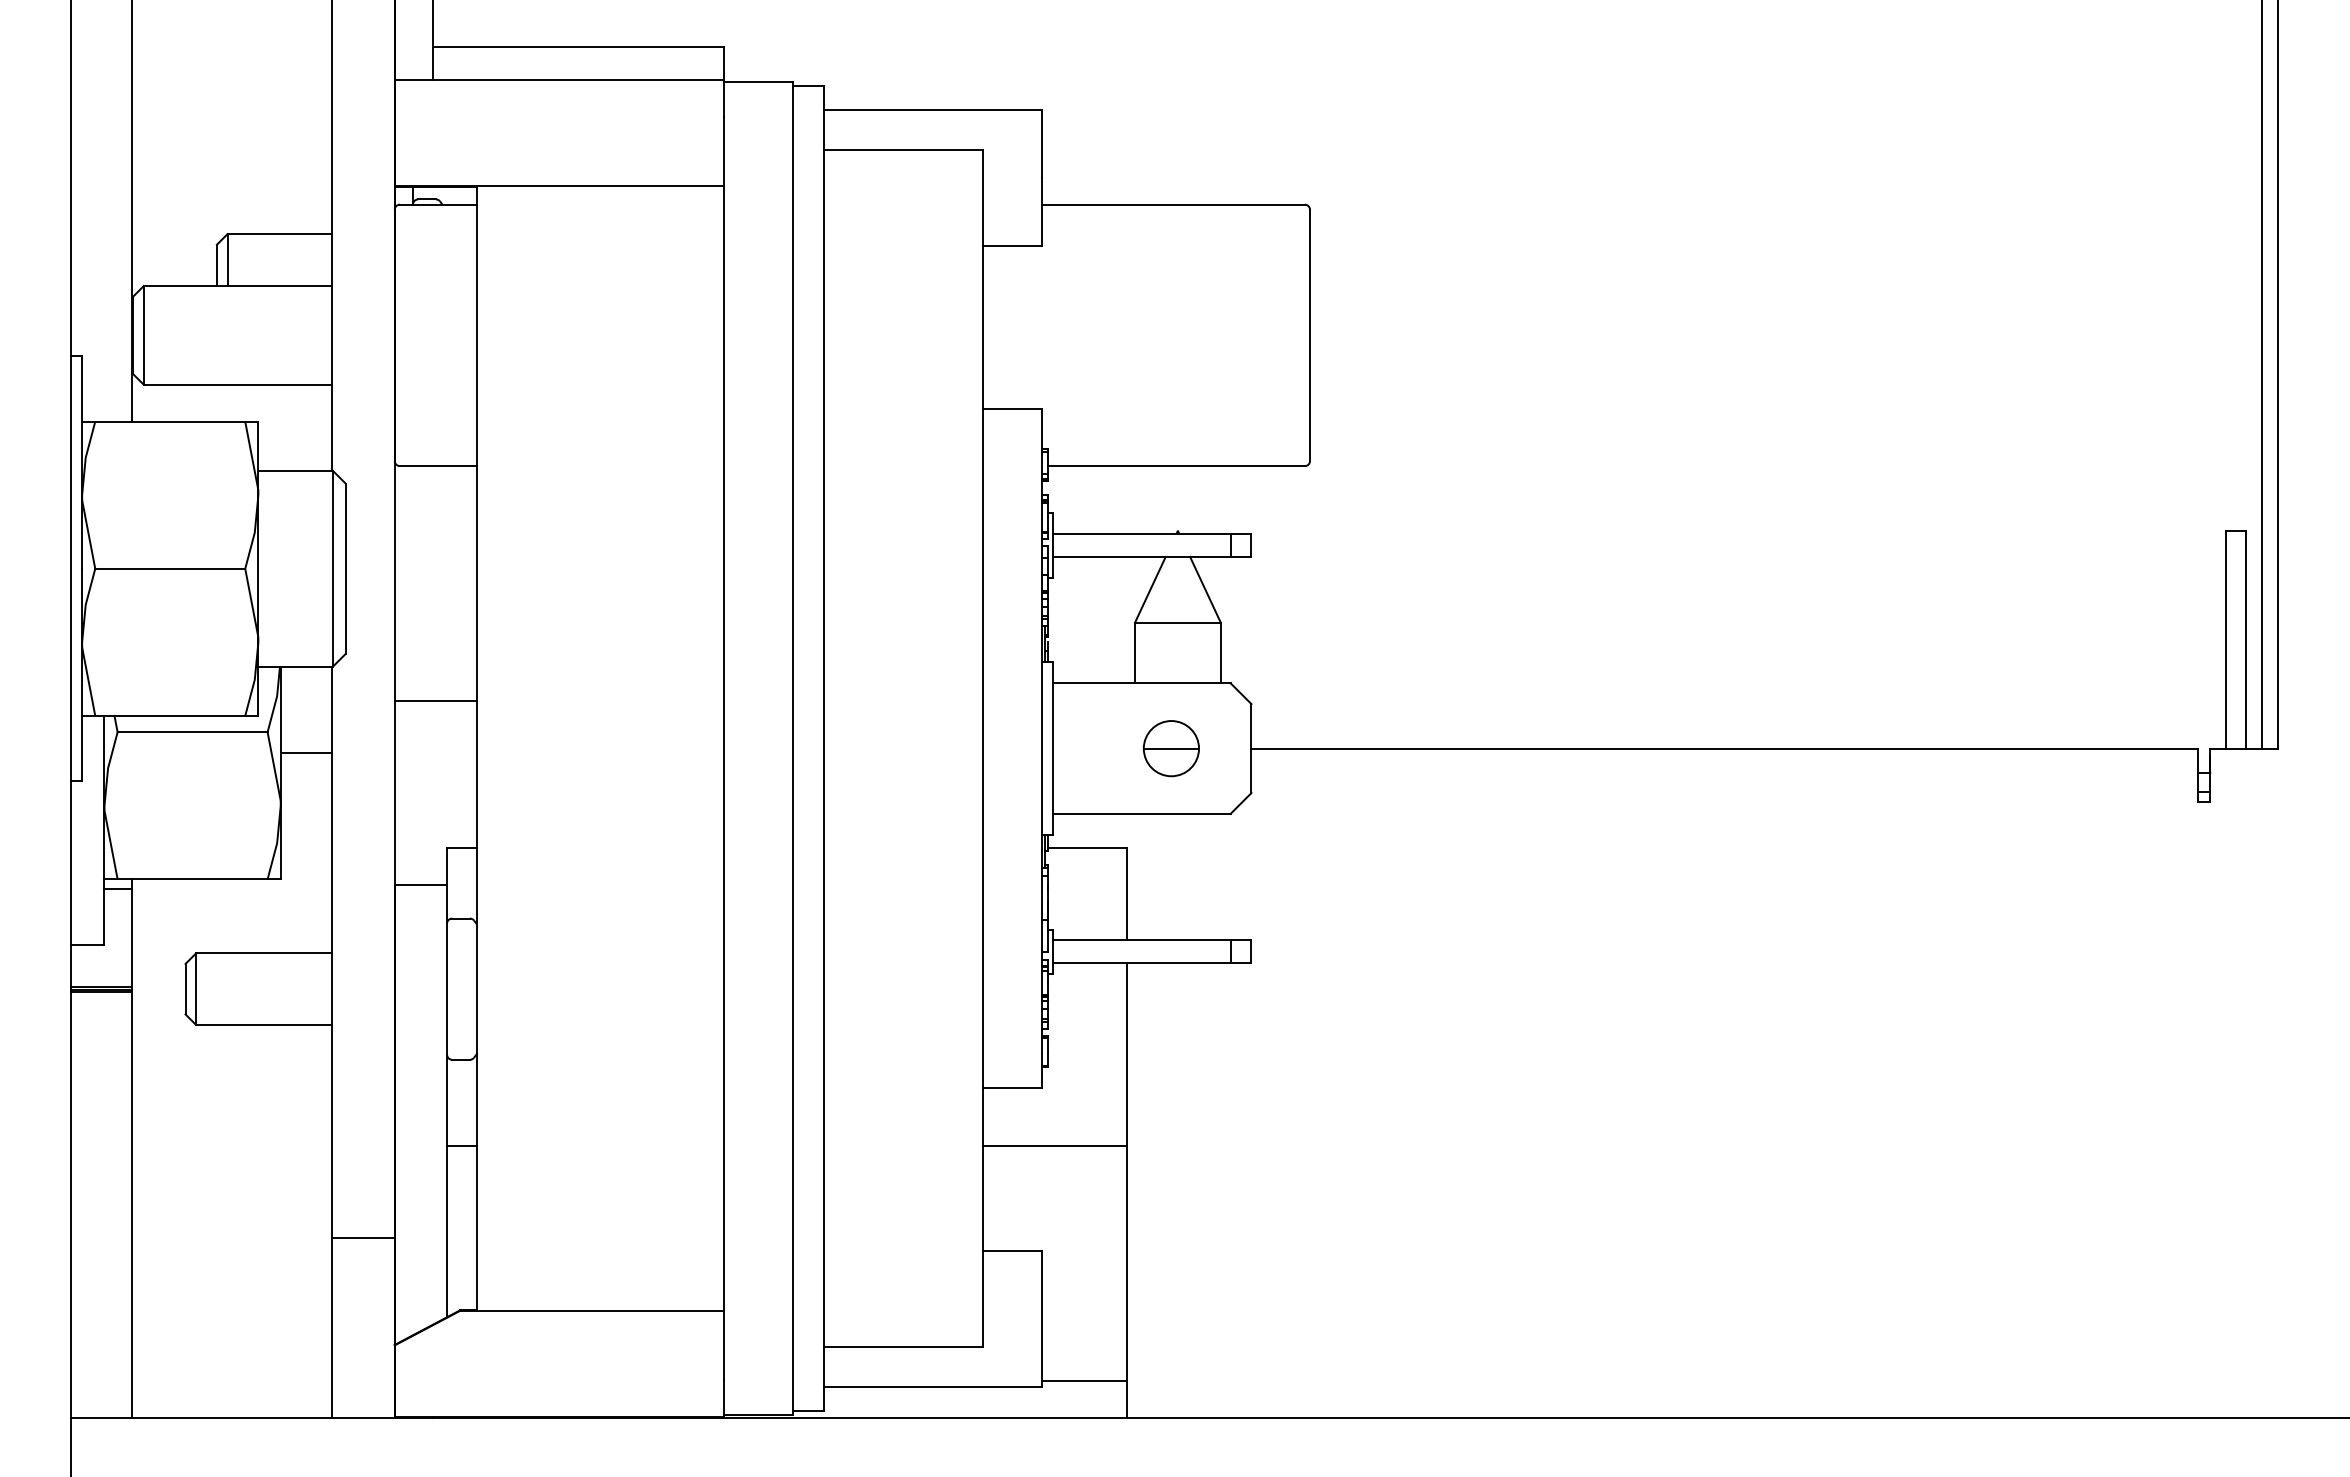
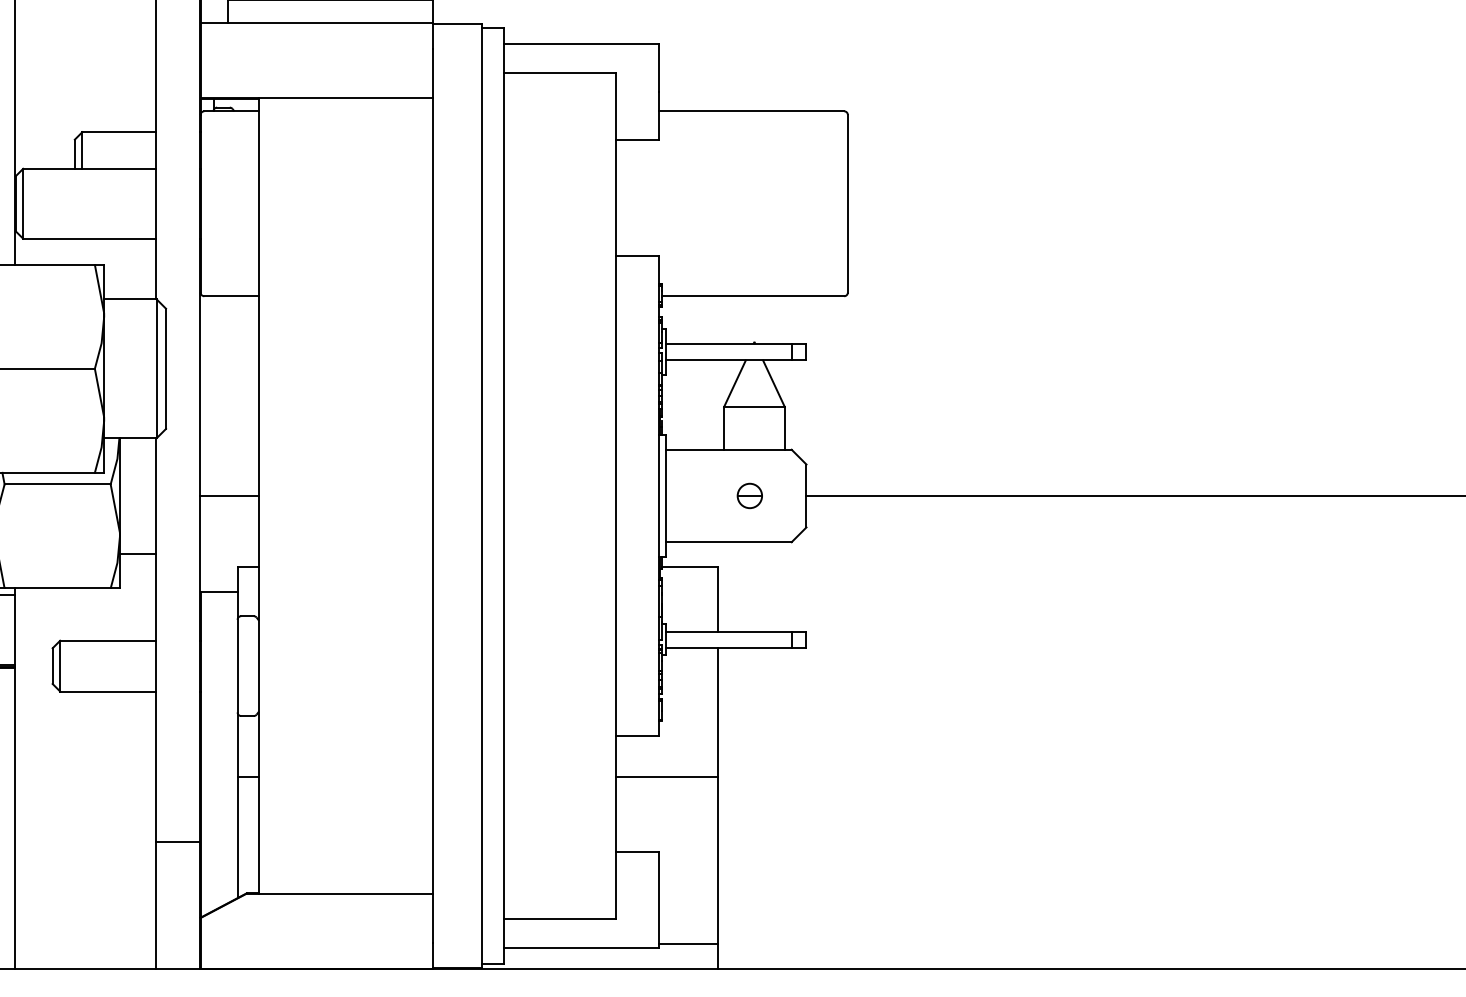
line: (435, 700) -> (229, 495), moved
part: (1171, 748) -> (749, 495), size x0.62
line: (306, 753) -> (138, 553), moved

